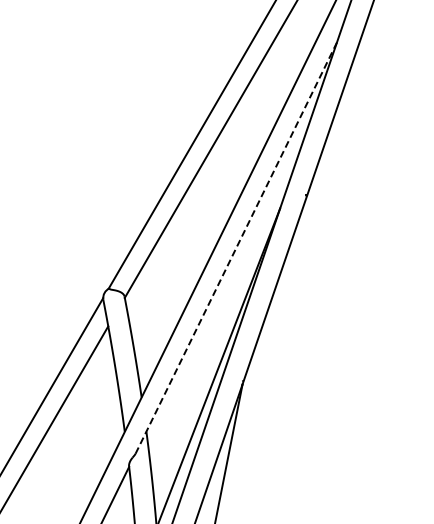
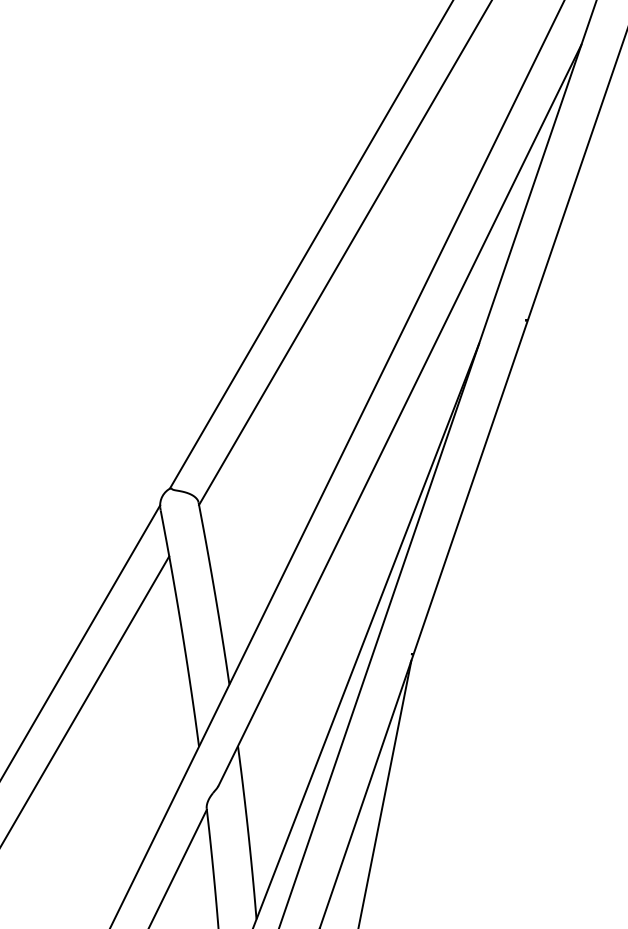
line: (236, 248) -> (400, 415), dashed -> solid

